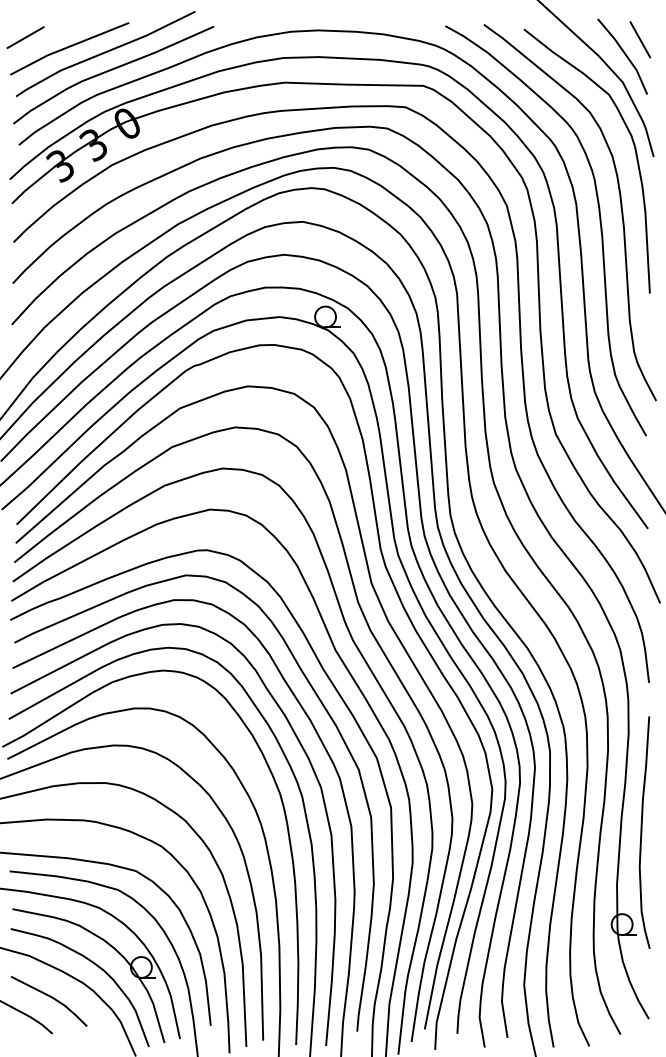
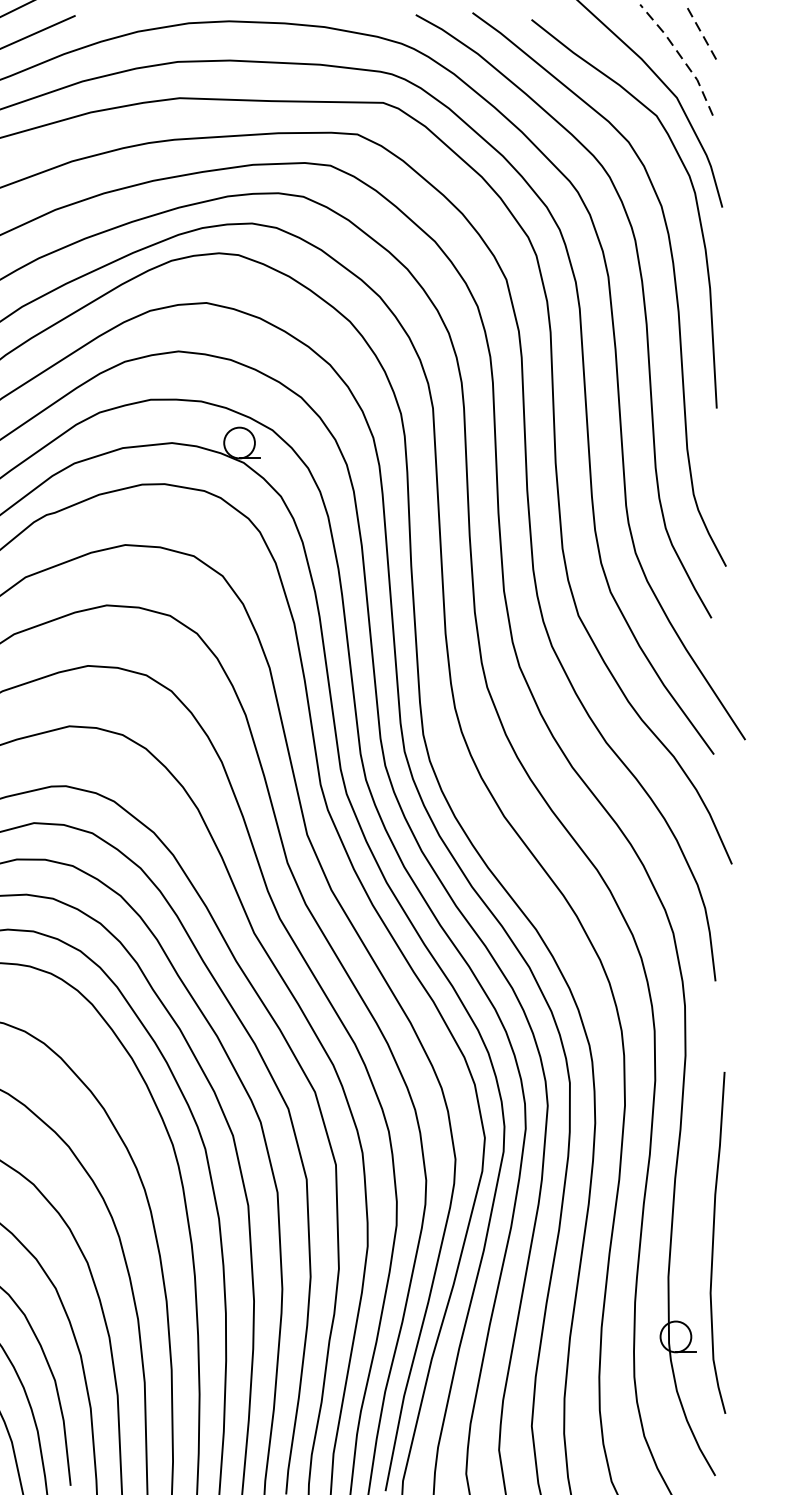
line: (640, 40) -> (702, 36), solid -> dashed
line: (625, 54) -> (680, 56), solid -> dashed
curve: (642, 832) -> (714, 1242), moved

